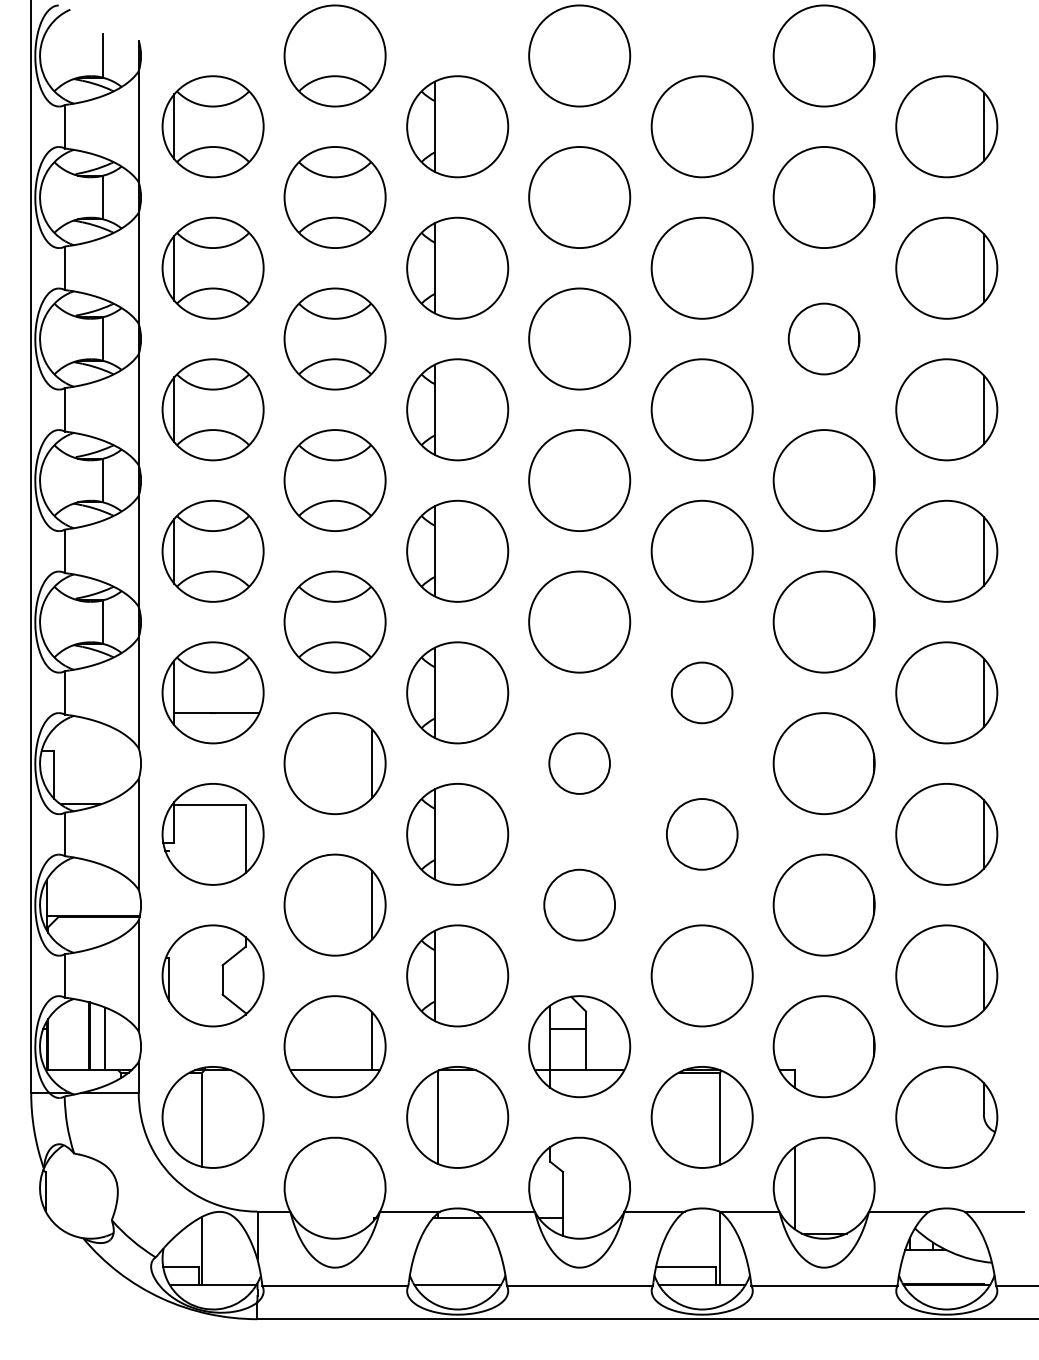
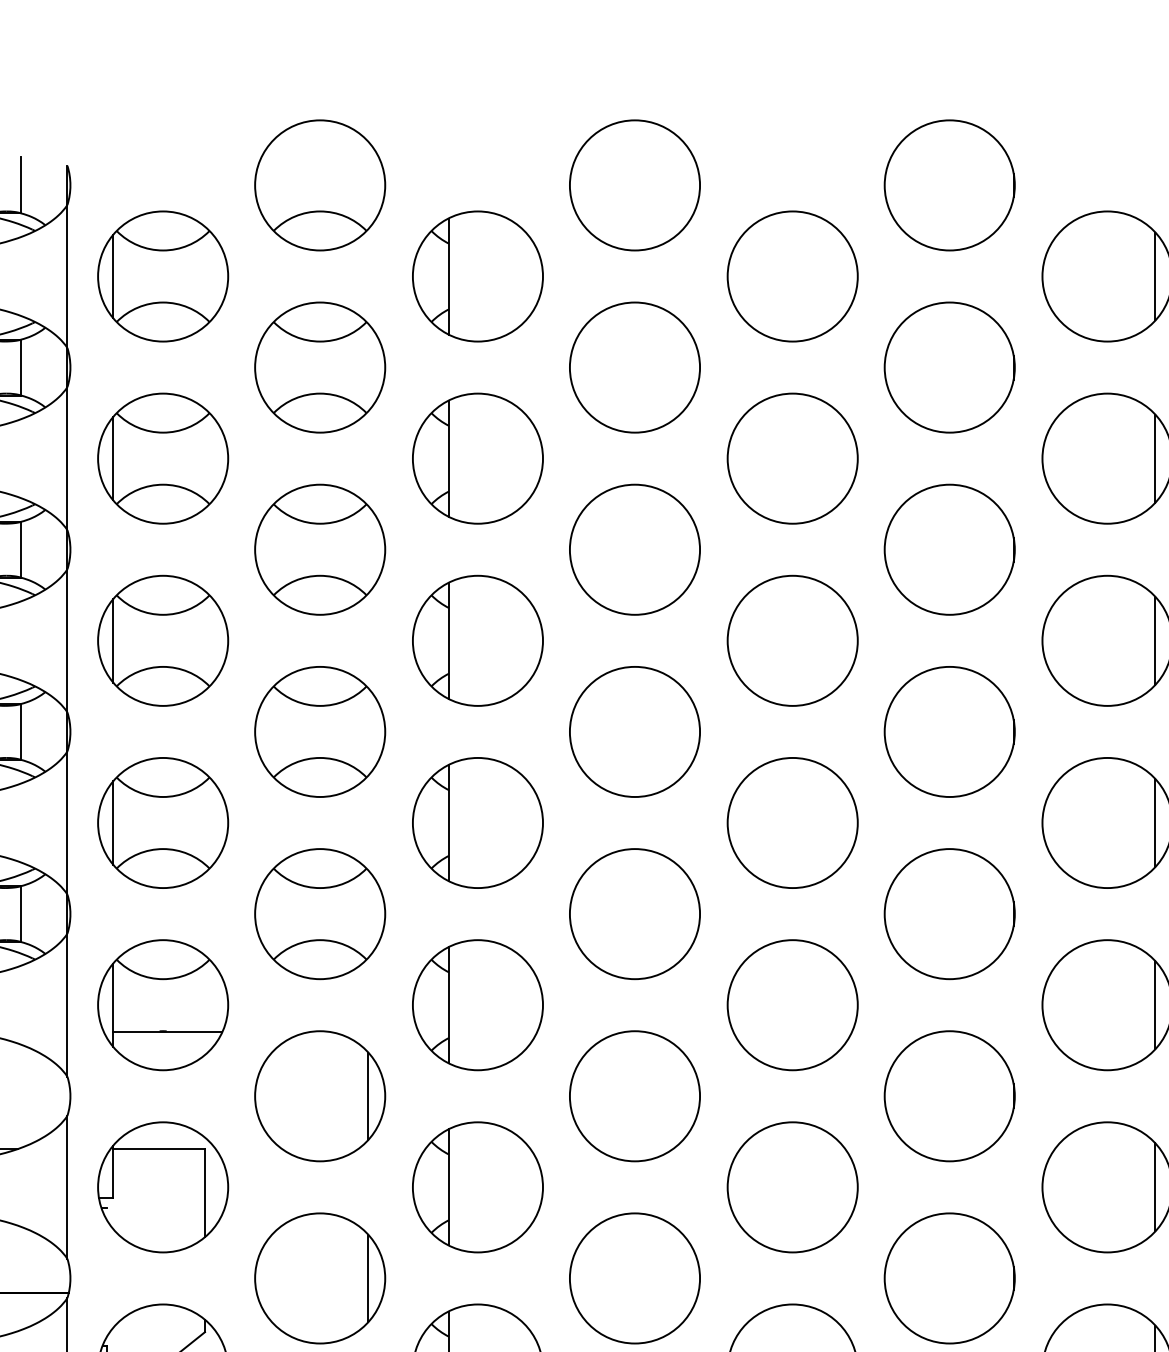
circle: (823, 338) -> (948, 549), size x1.43
circle: (701, 692) -> (791, 1004), size x1.67
circle: (579, 763) -> (634, 1096), size x1.67
circle: (701, 833) -> (791, 1186), size x1.43
circle: (579, 904) -> (634, 1277), size x1.43

